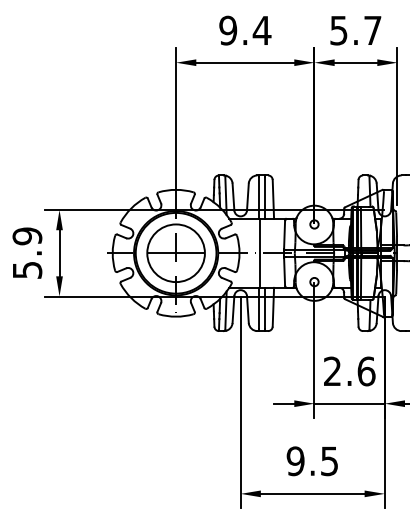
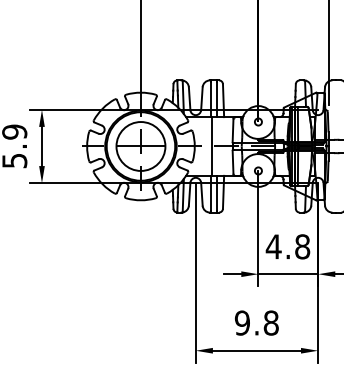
text: (349, 371) -> (288, 246), 2.6 -> 4.8
text: (329, 461) -> (271, 323), 9.5 -> 9.8

